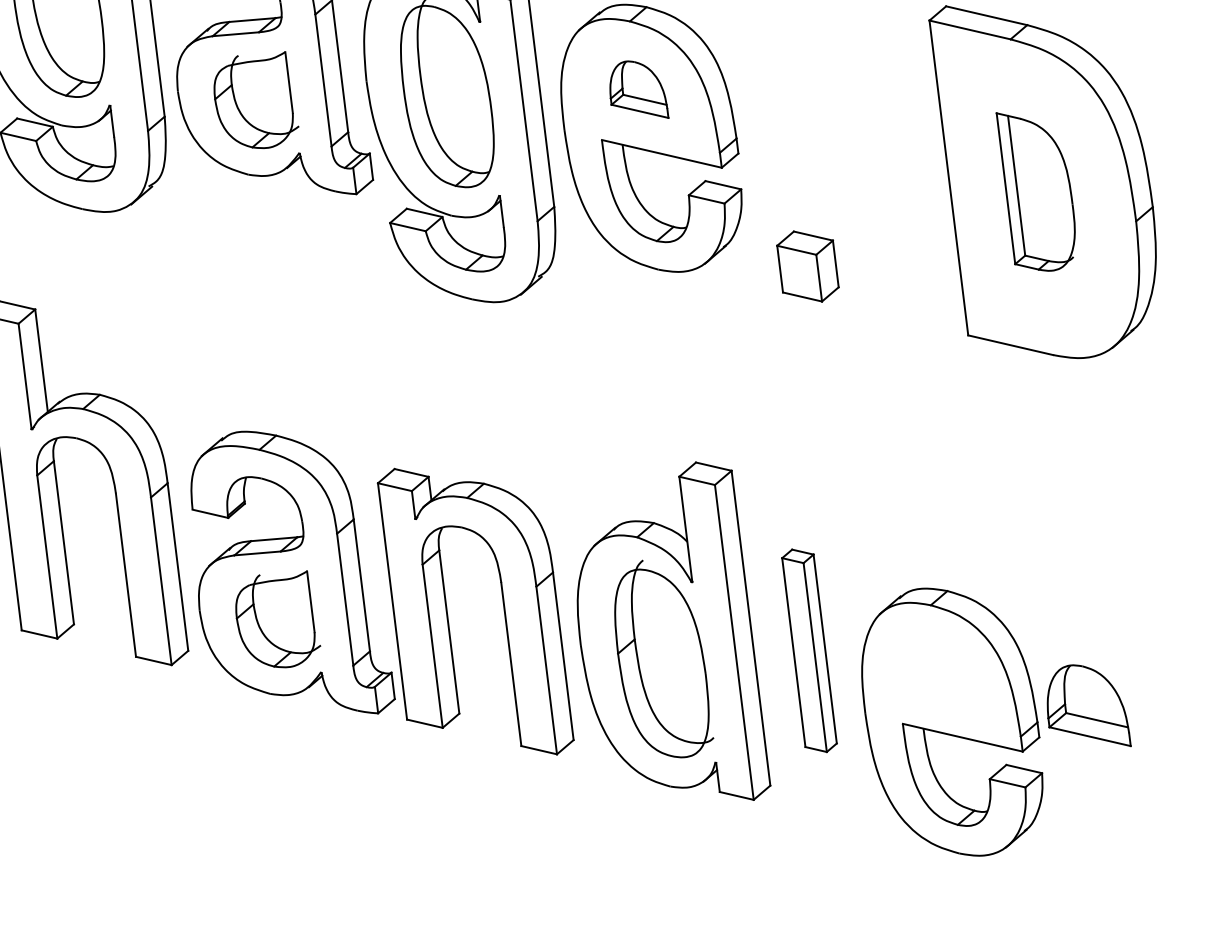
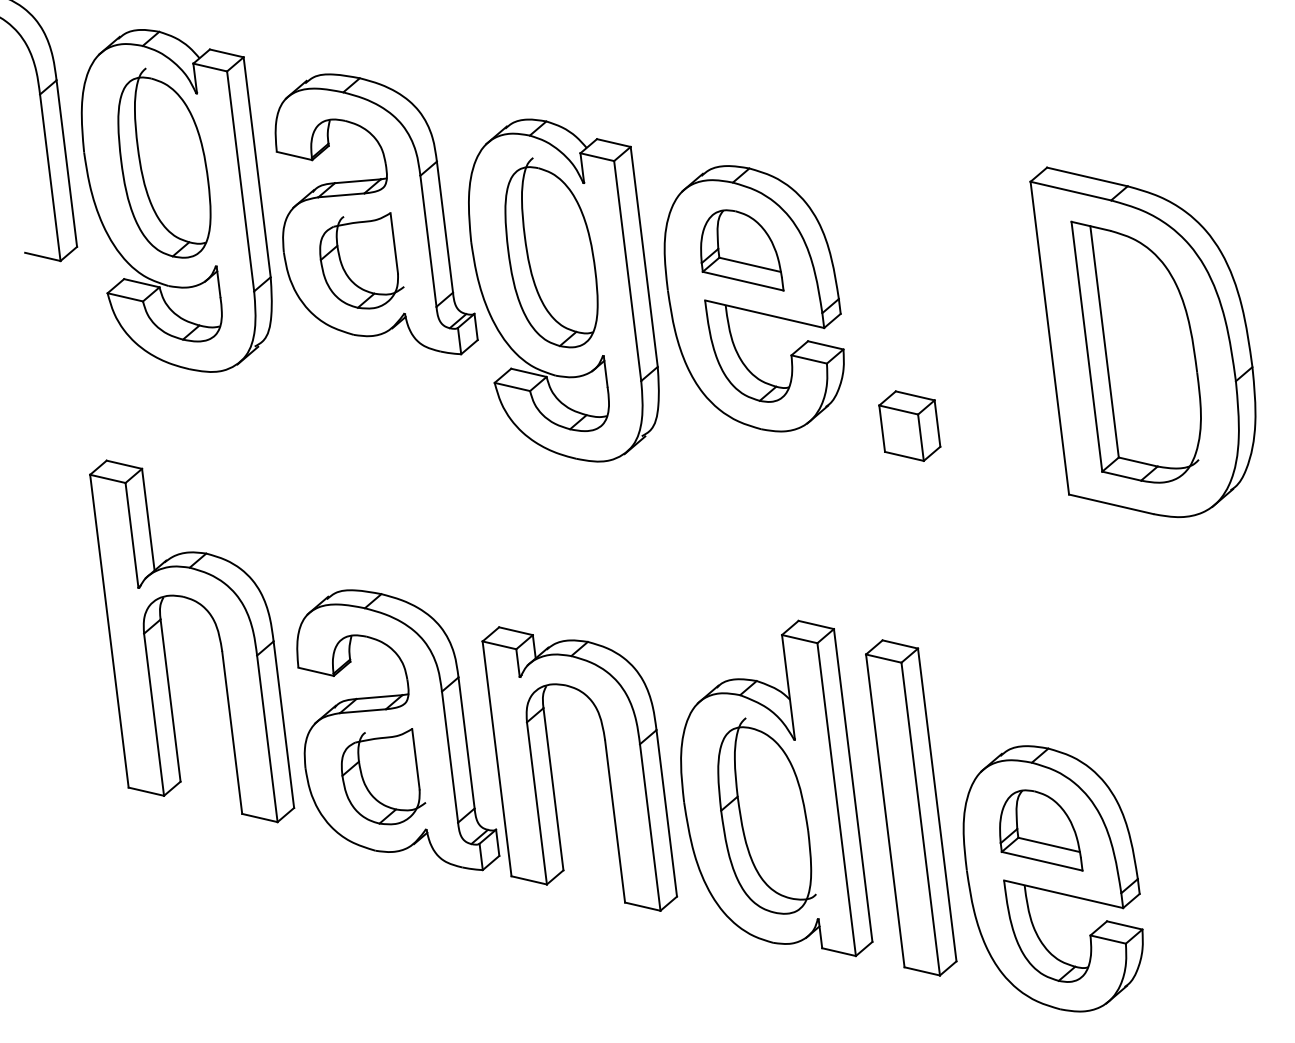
part: (639, 89) -> (742, 250), size x1.43
part: (1035, 191) -> (1135, 351), size x1.67
part: (809, 650) -> (911, 807), size x1.67
part: (1089, 705) -> (1041, 830), moved

